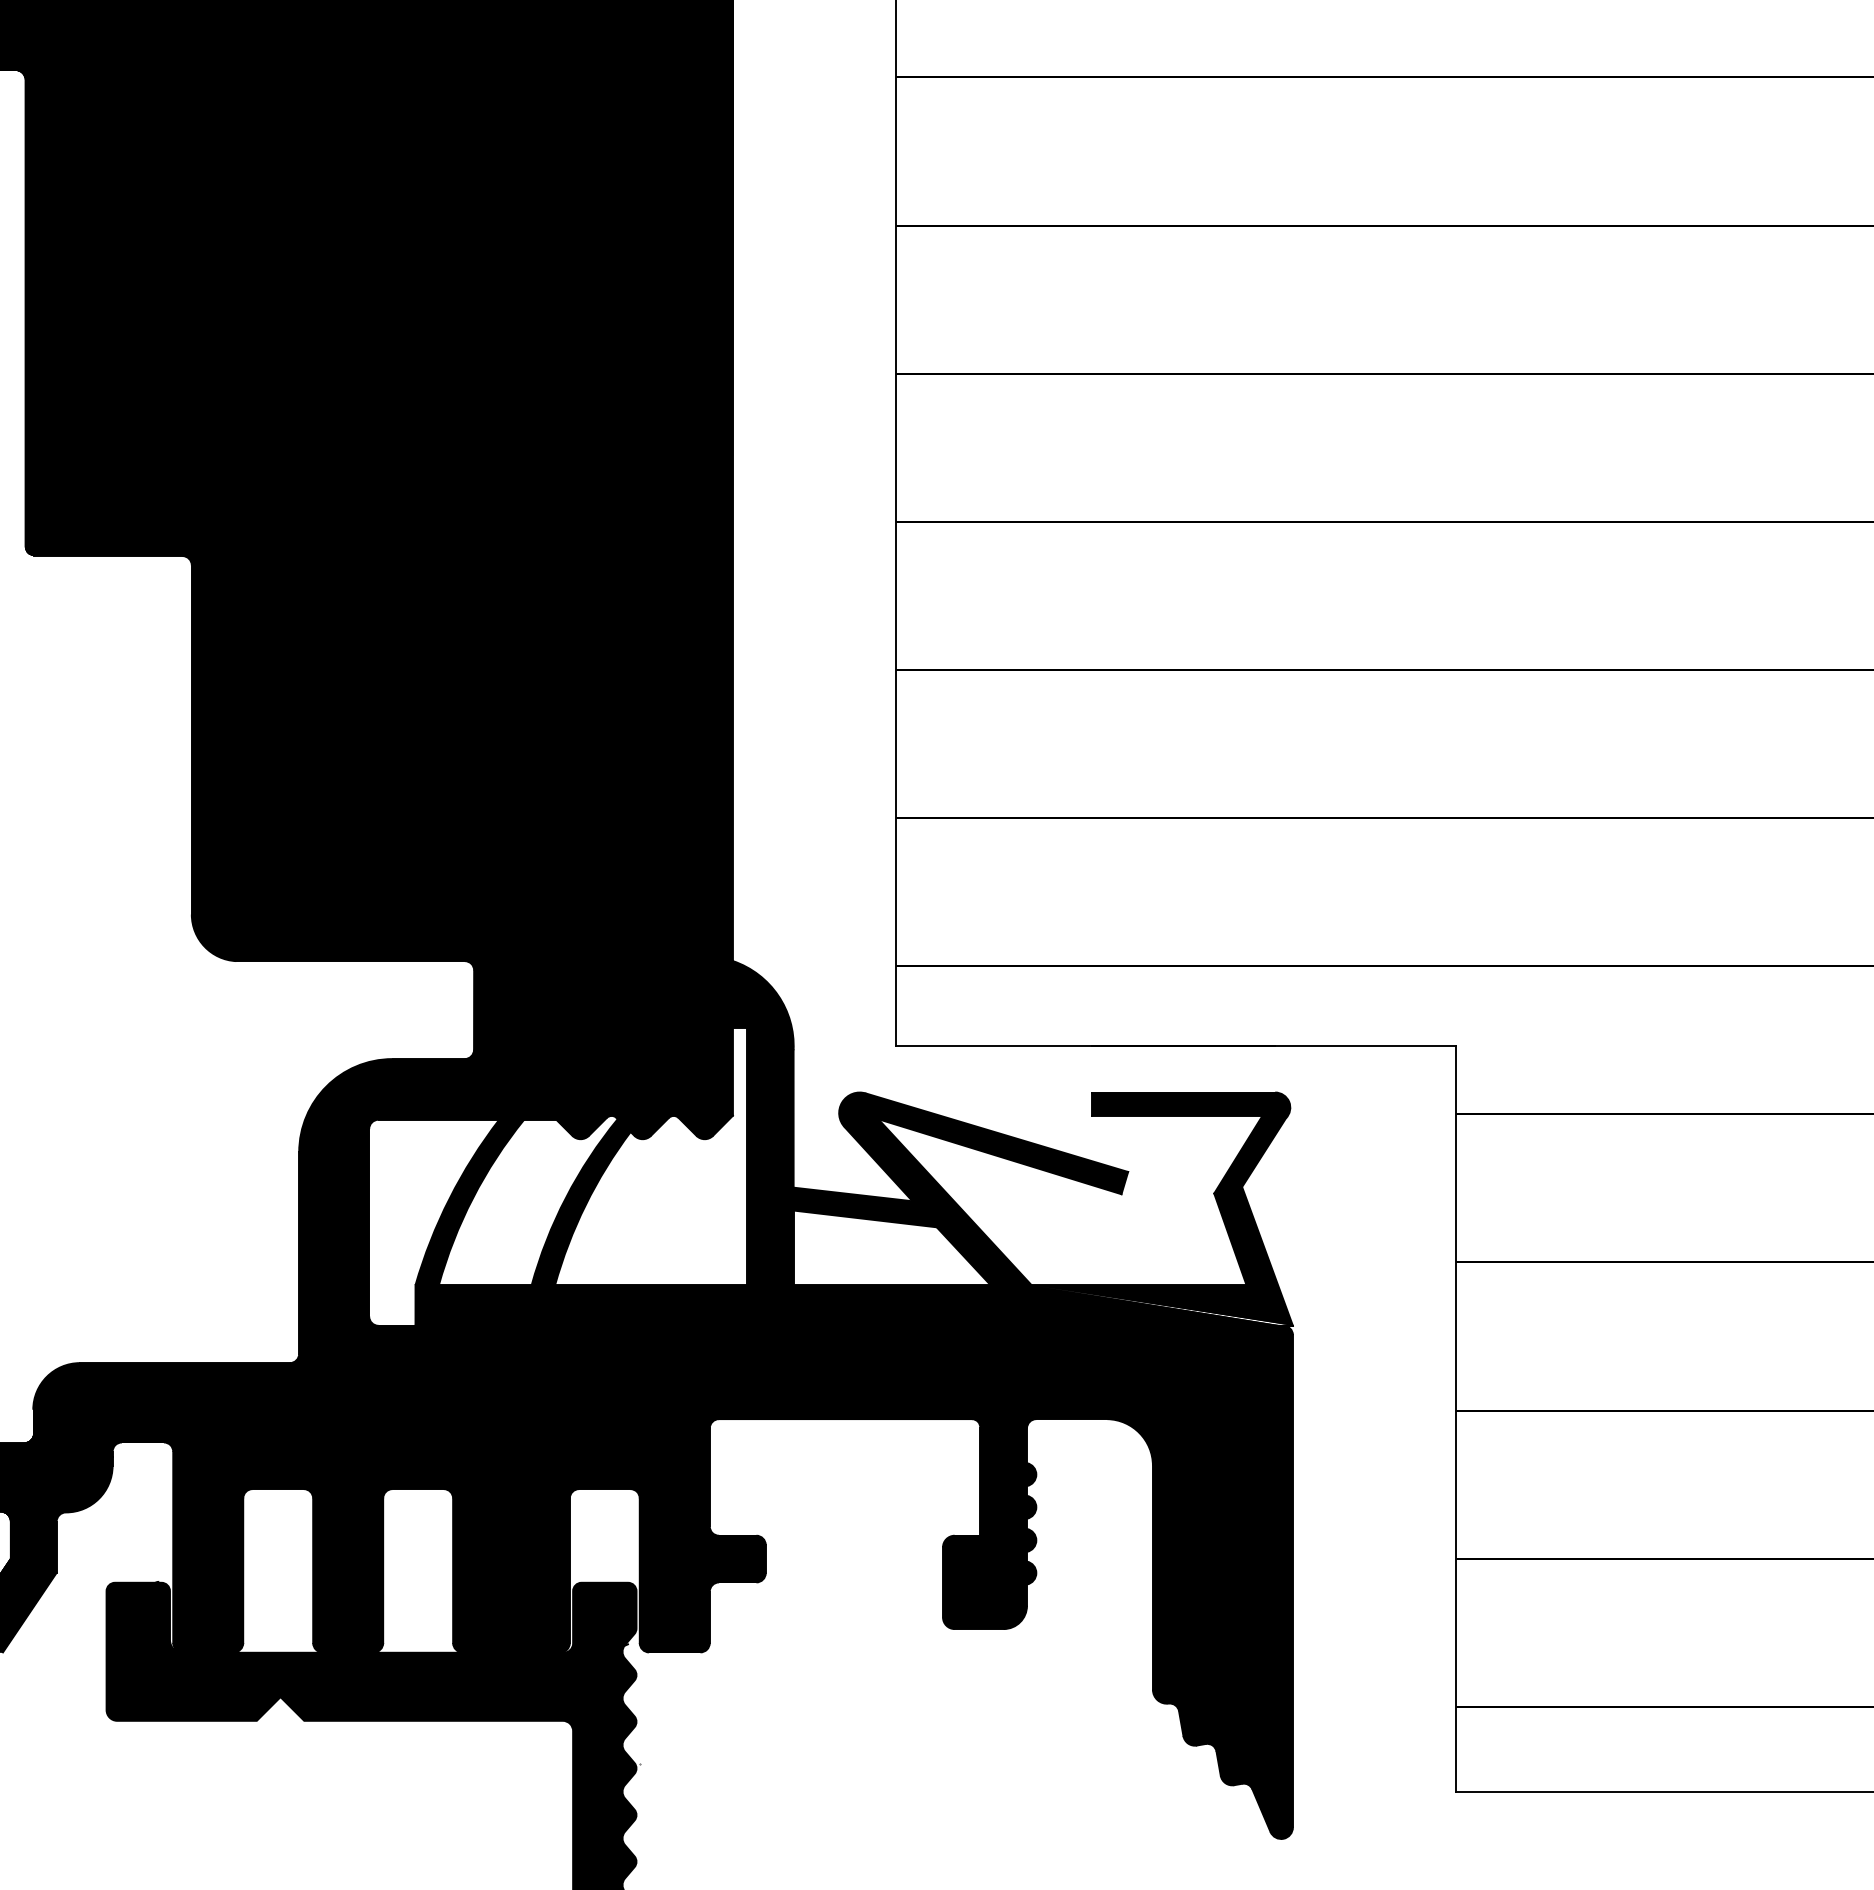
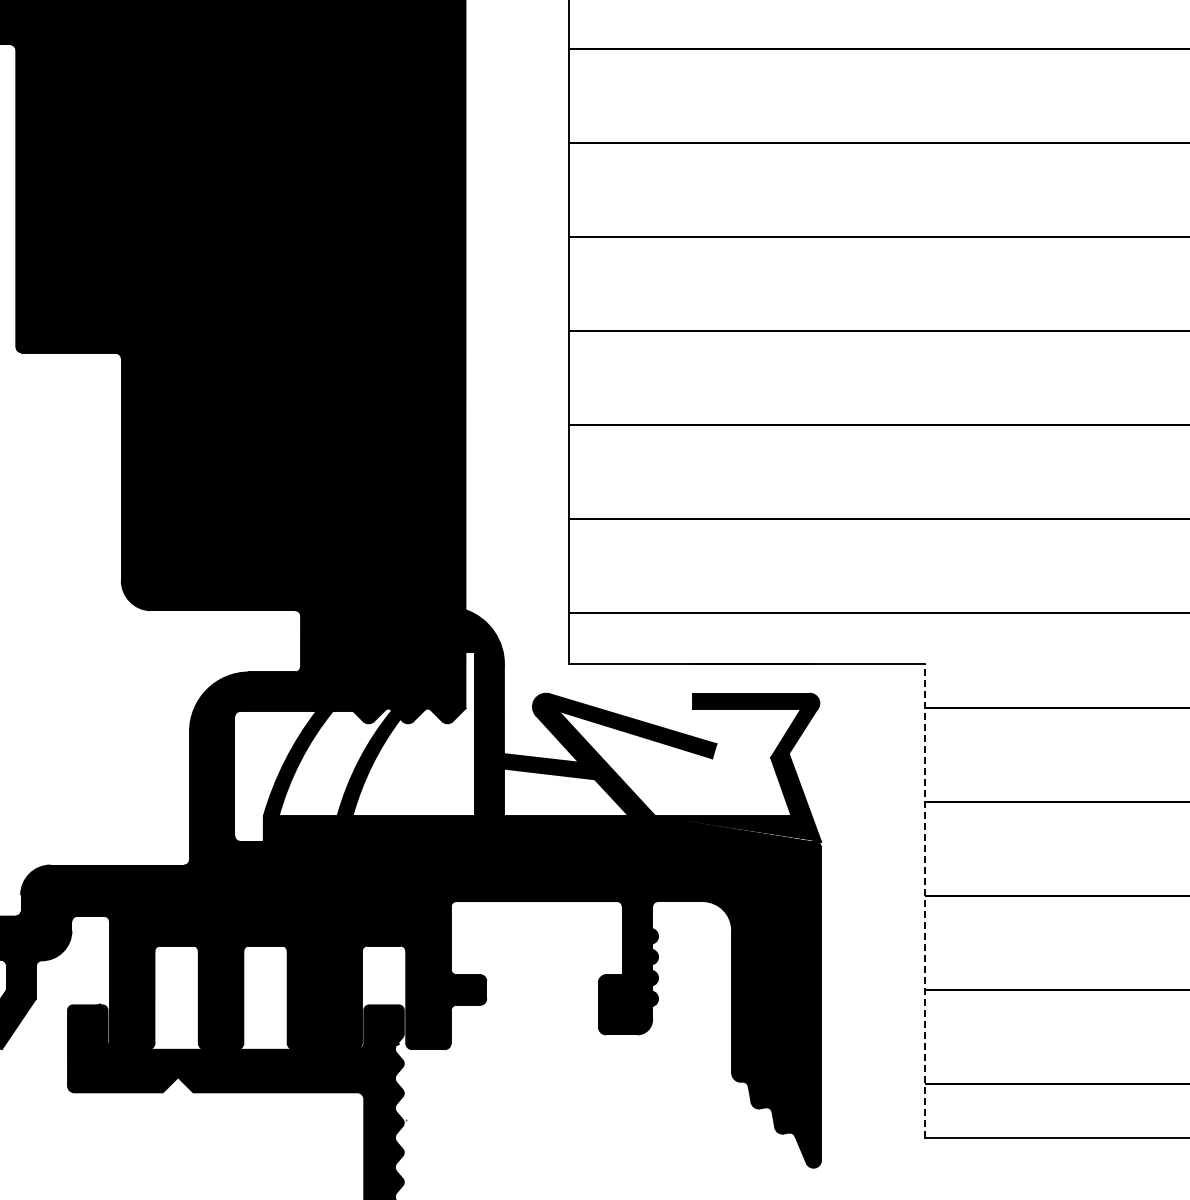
line: (1455, 1418) -> (924, 900), solid -> dashed

